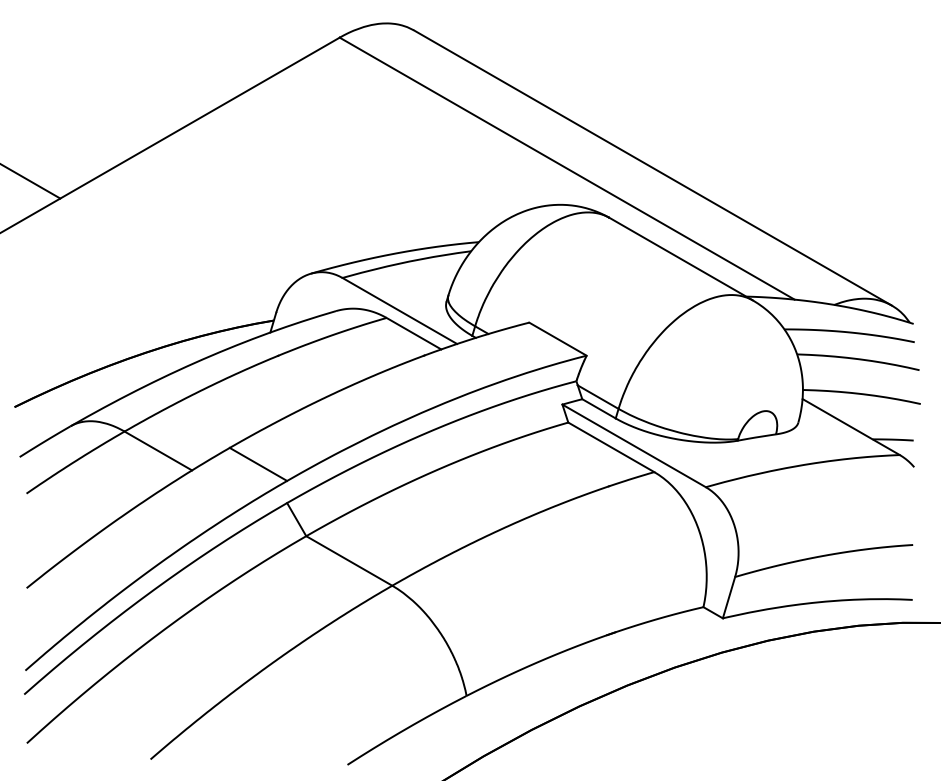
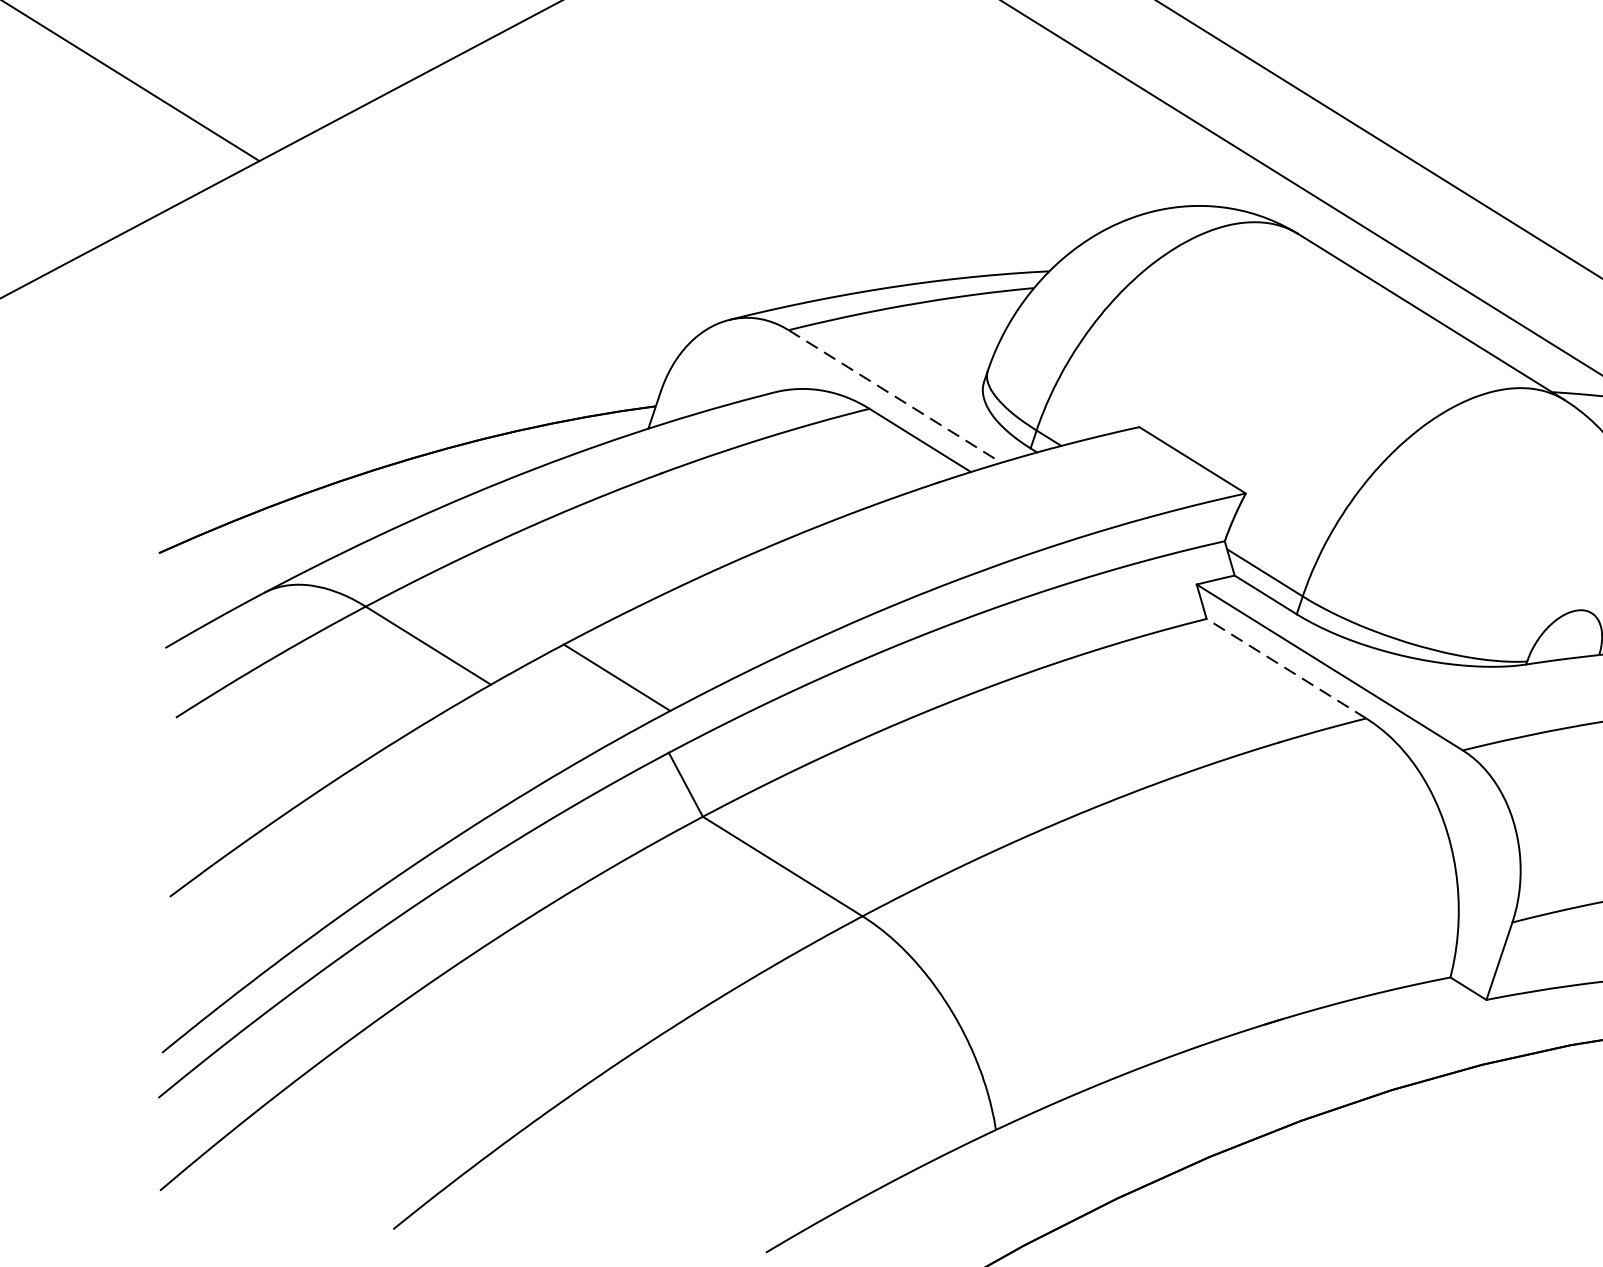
line: (400, 311) -> (896, 397), solid -> dashed
line: (611, 447) -> (1286, 669), solid -> dashed

